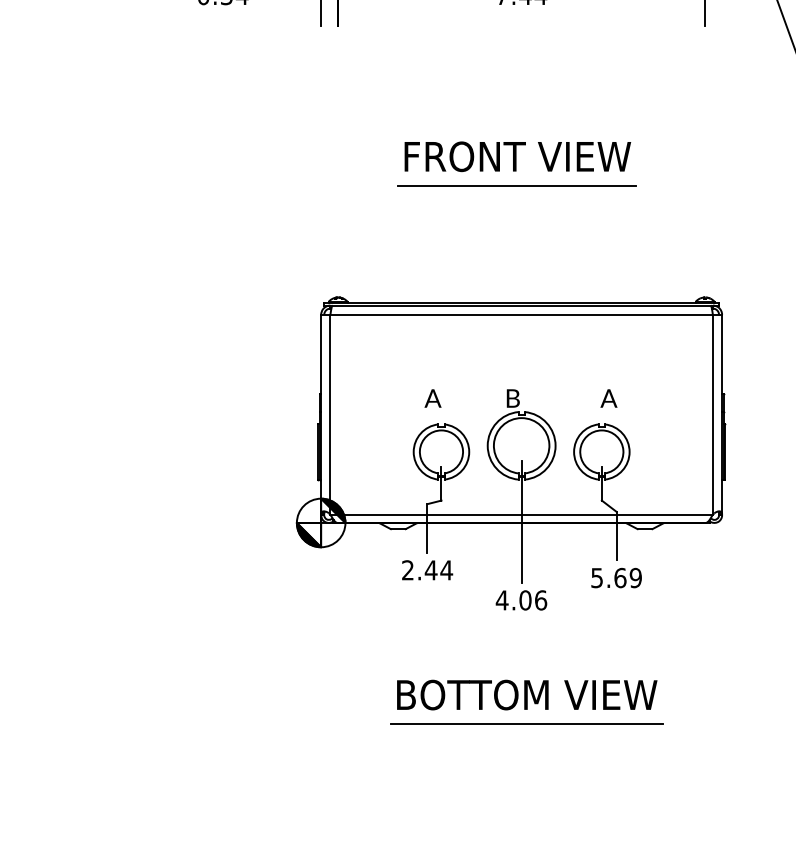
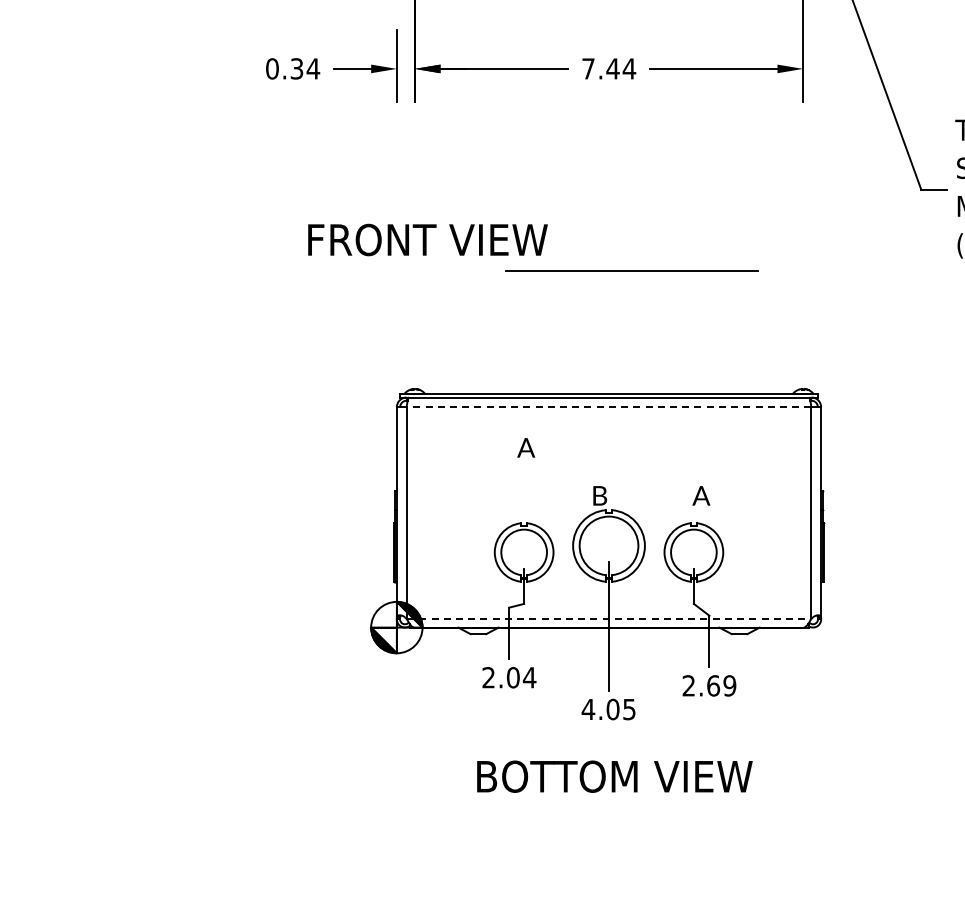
text: (517, 156) -> (427, 239), moved
line: (516, 185) -> (631, 270), moved
line: (521, 315) -> (608, 407), solid -> dashed
text: (433, 398) -> (526, 447), moved
line: (522, 515) -> (609, 619), solid -> dashed
text: (431, 570) -> (513, 677), 2.44 -> 2.04
text: (596, 577) -> (688, 685), 5.69 -> 2.69
text: (541, 600) -> (629, 709), 4.06 -> 4.05
text: (526, 694) -> (614, 776), moved
line: (526, 724) -> (614, 840), removed

